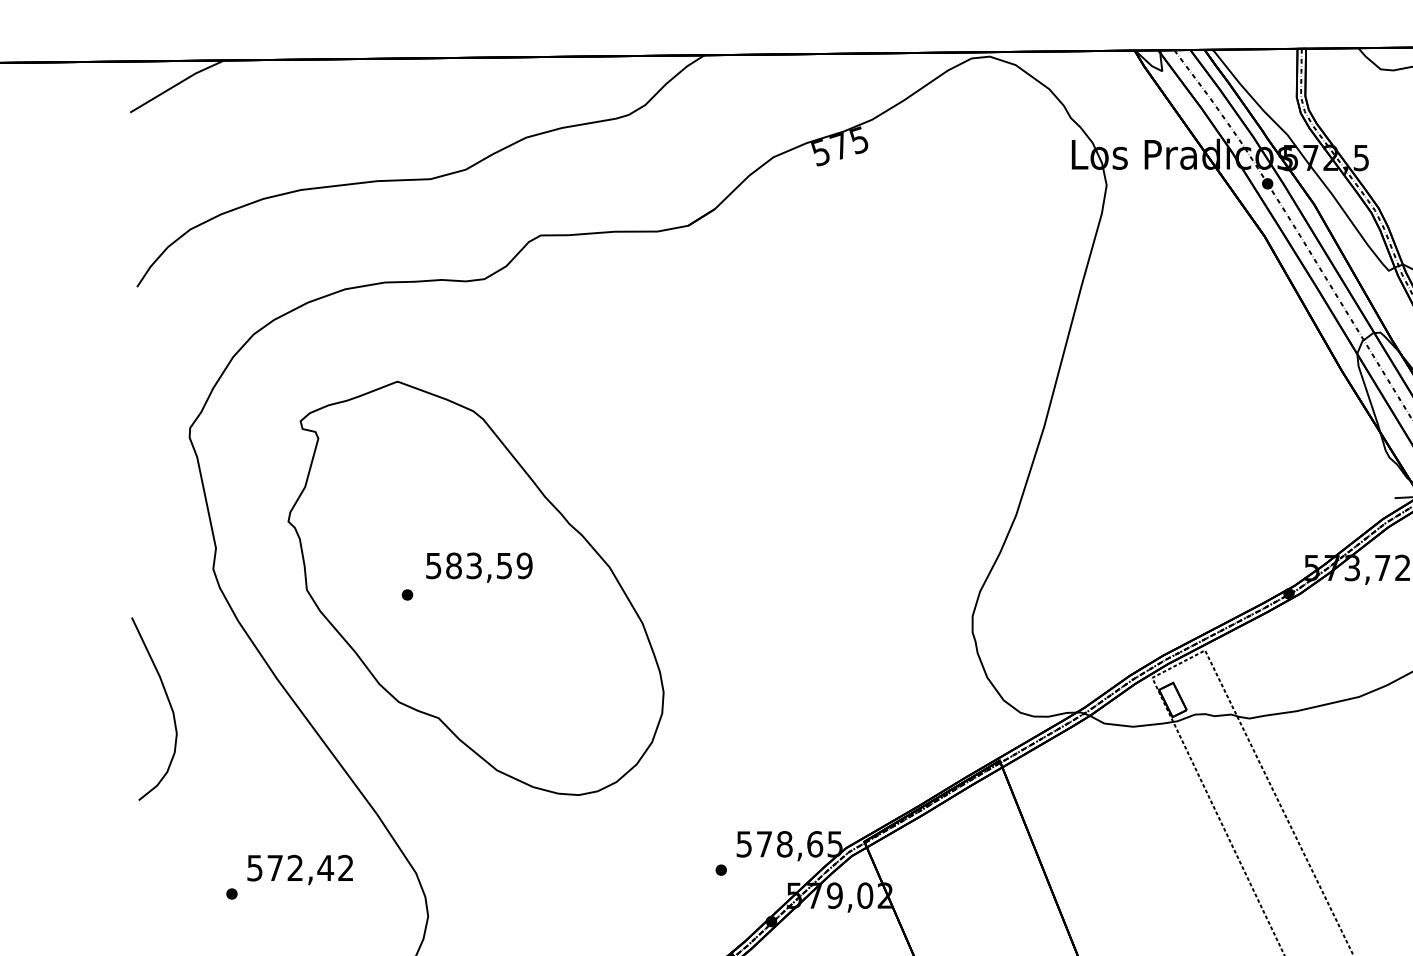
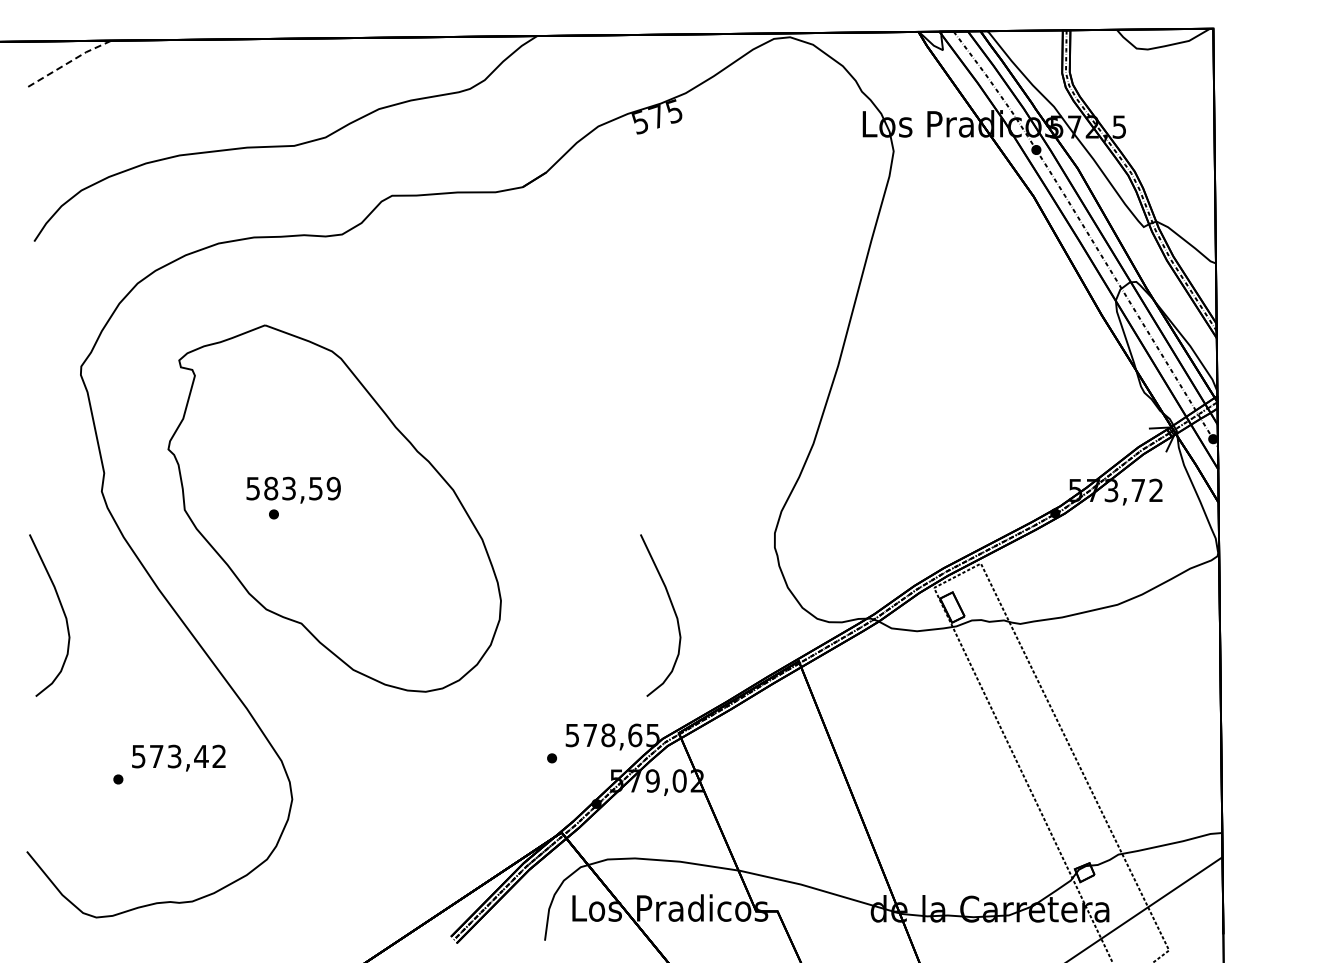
line: (176, 83) -> (69, 61), solid -> dashed
text: (479, 566) -> (293, 489), moved
curve: (858, 704) -> (673, 611), added
text: (295, 868) -> (174, 756), 572,42 -> 573,42

